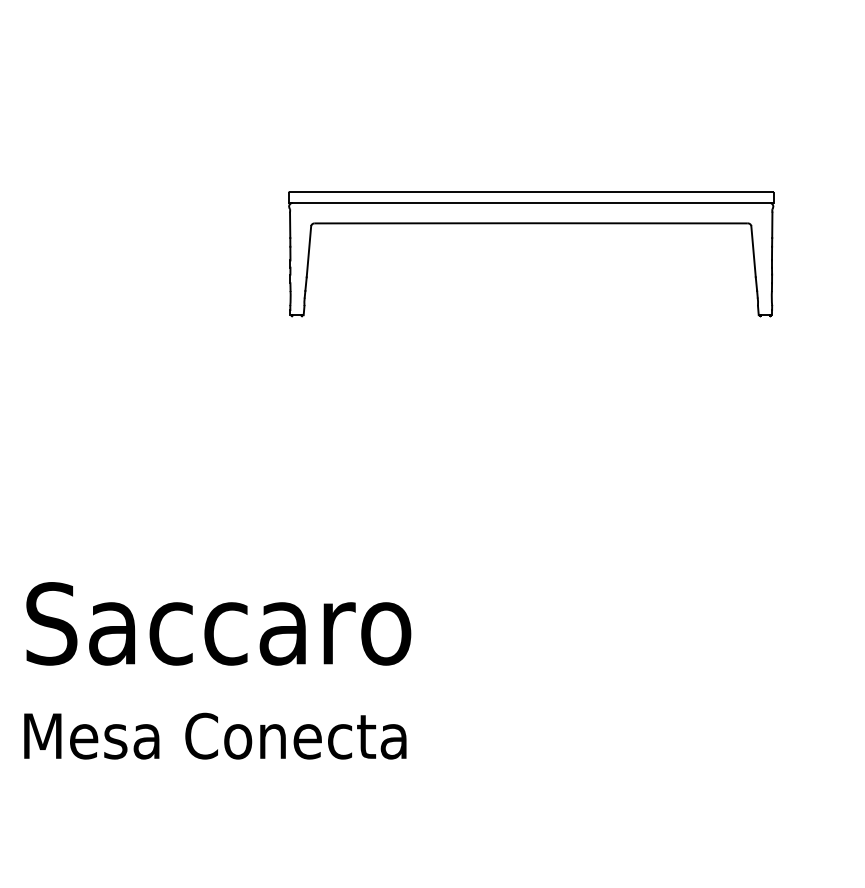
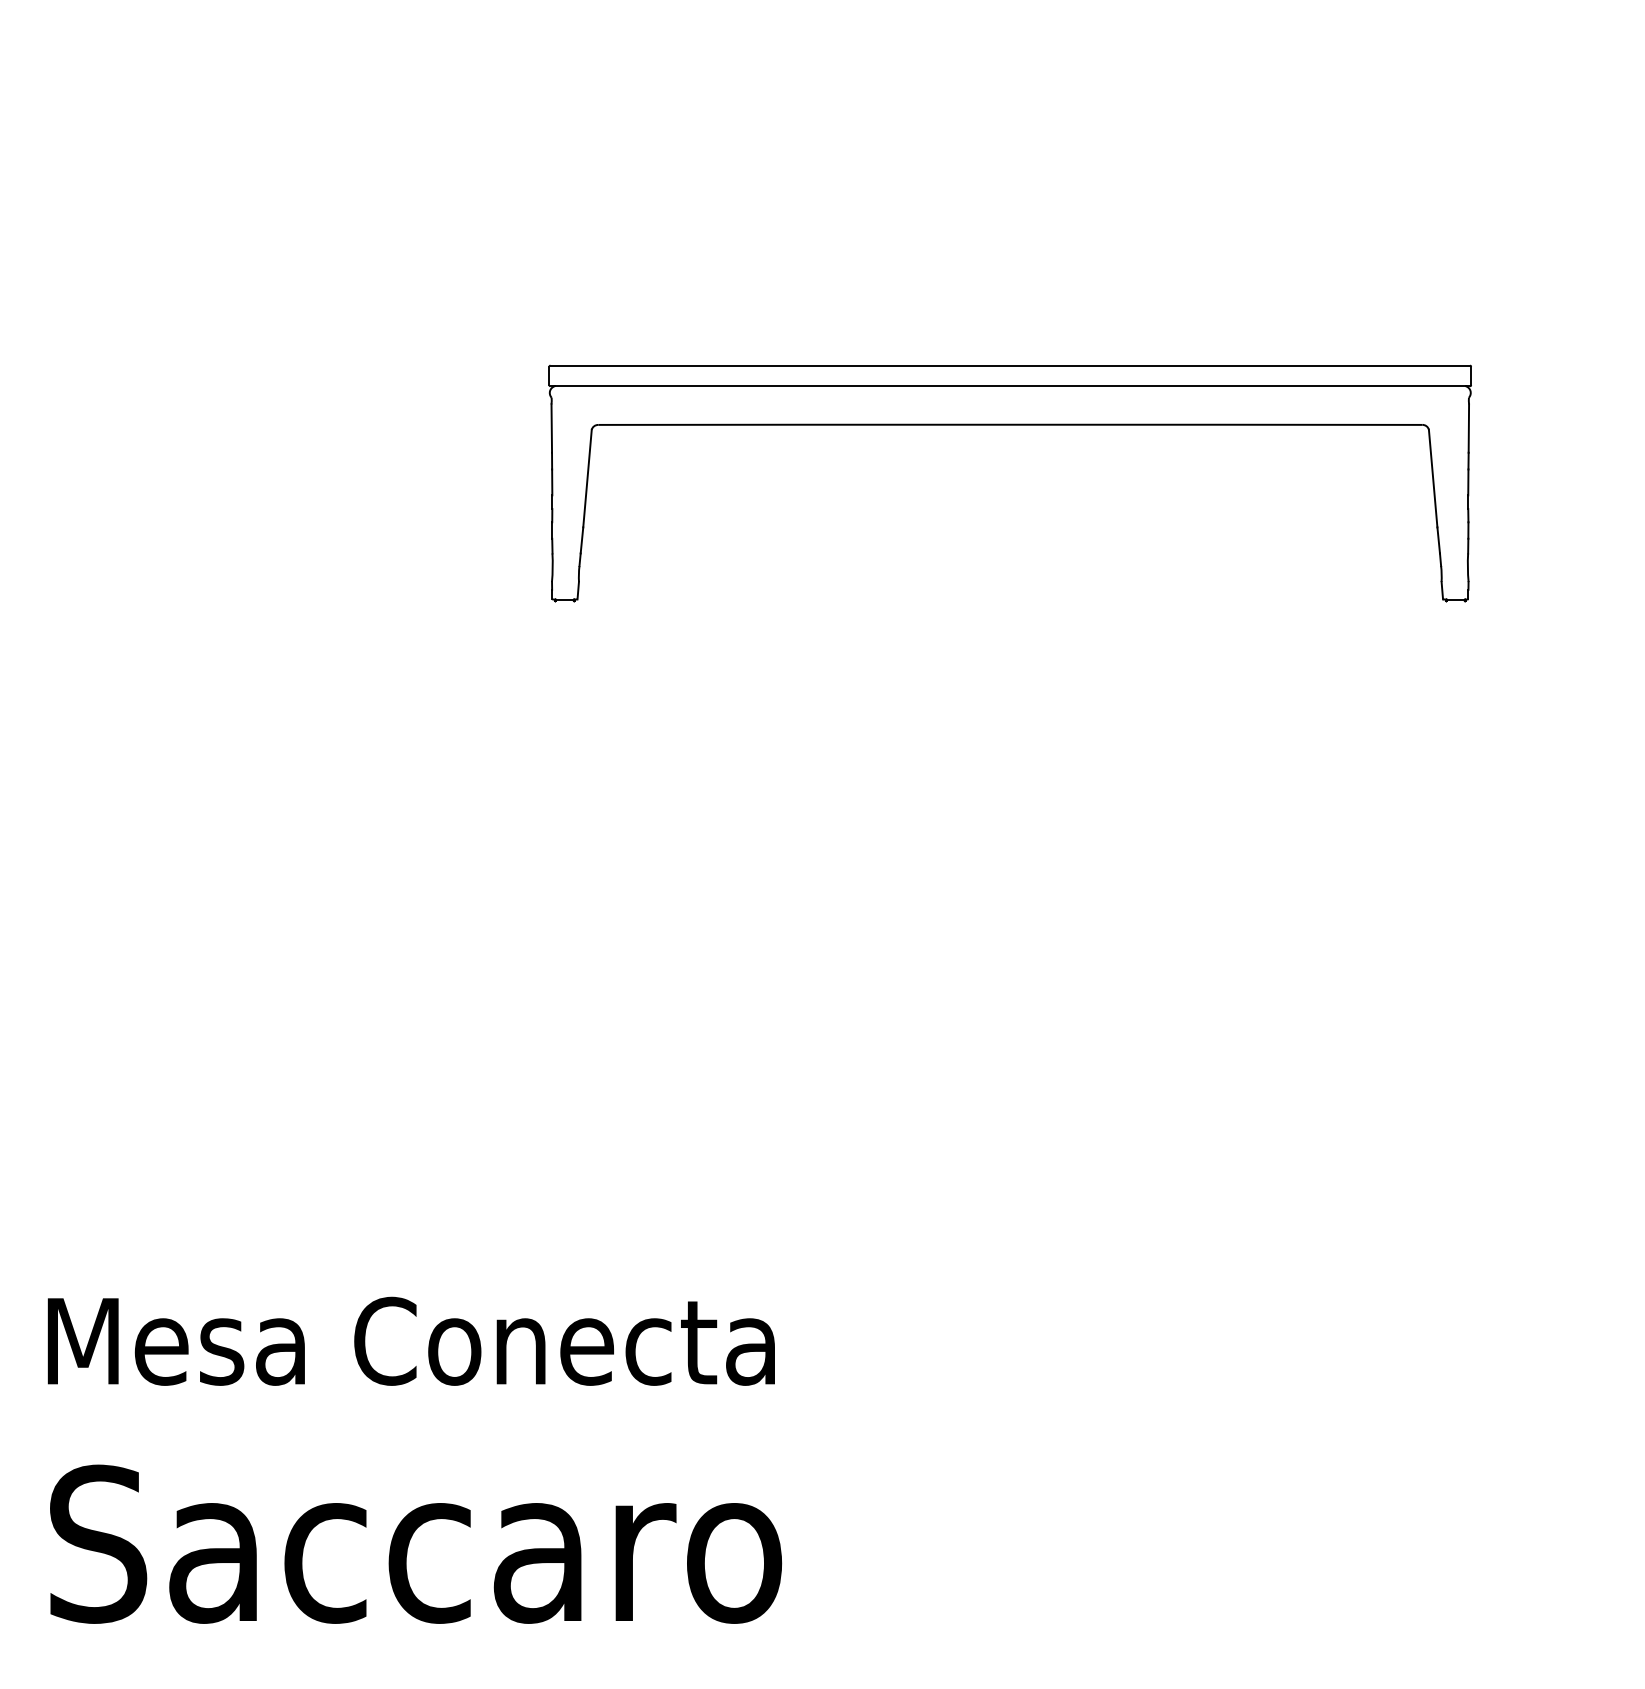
text: (218, 623) -> (415, 1543), moved
text: (215, 735) -> (411, 1339), moved

